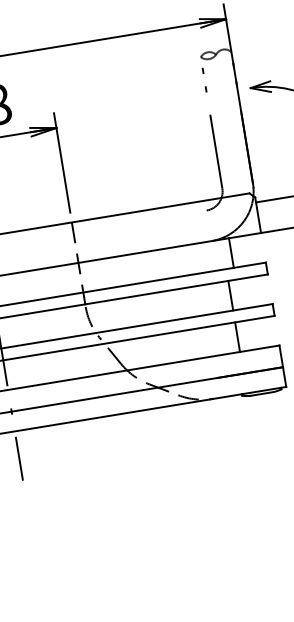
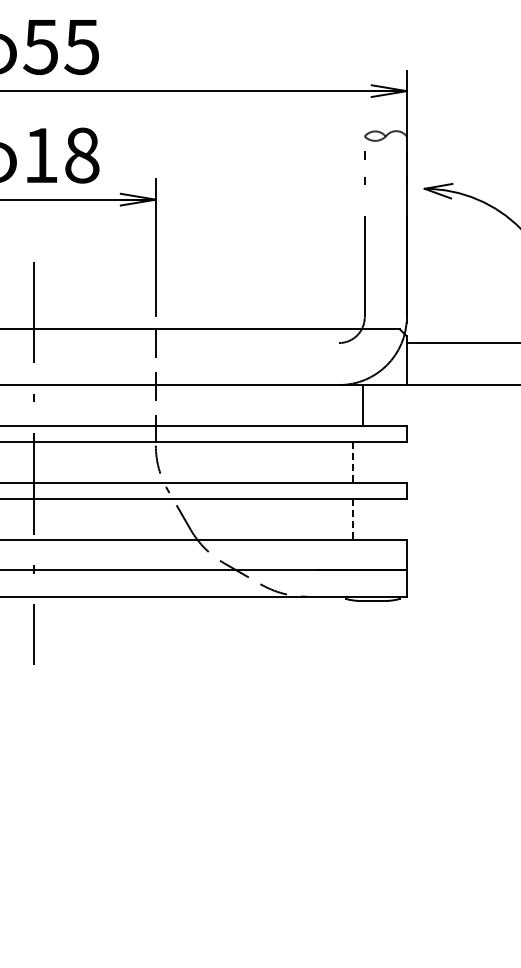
line: (230, 295) -> (352, 462), solid -> dashed
line: (237, 337) -> (352, 519), solid -> dashed

